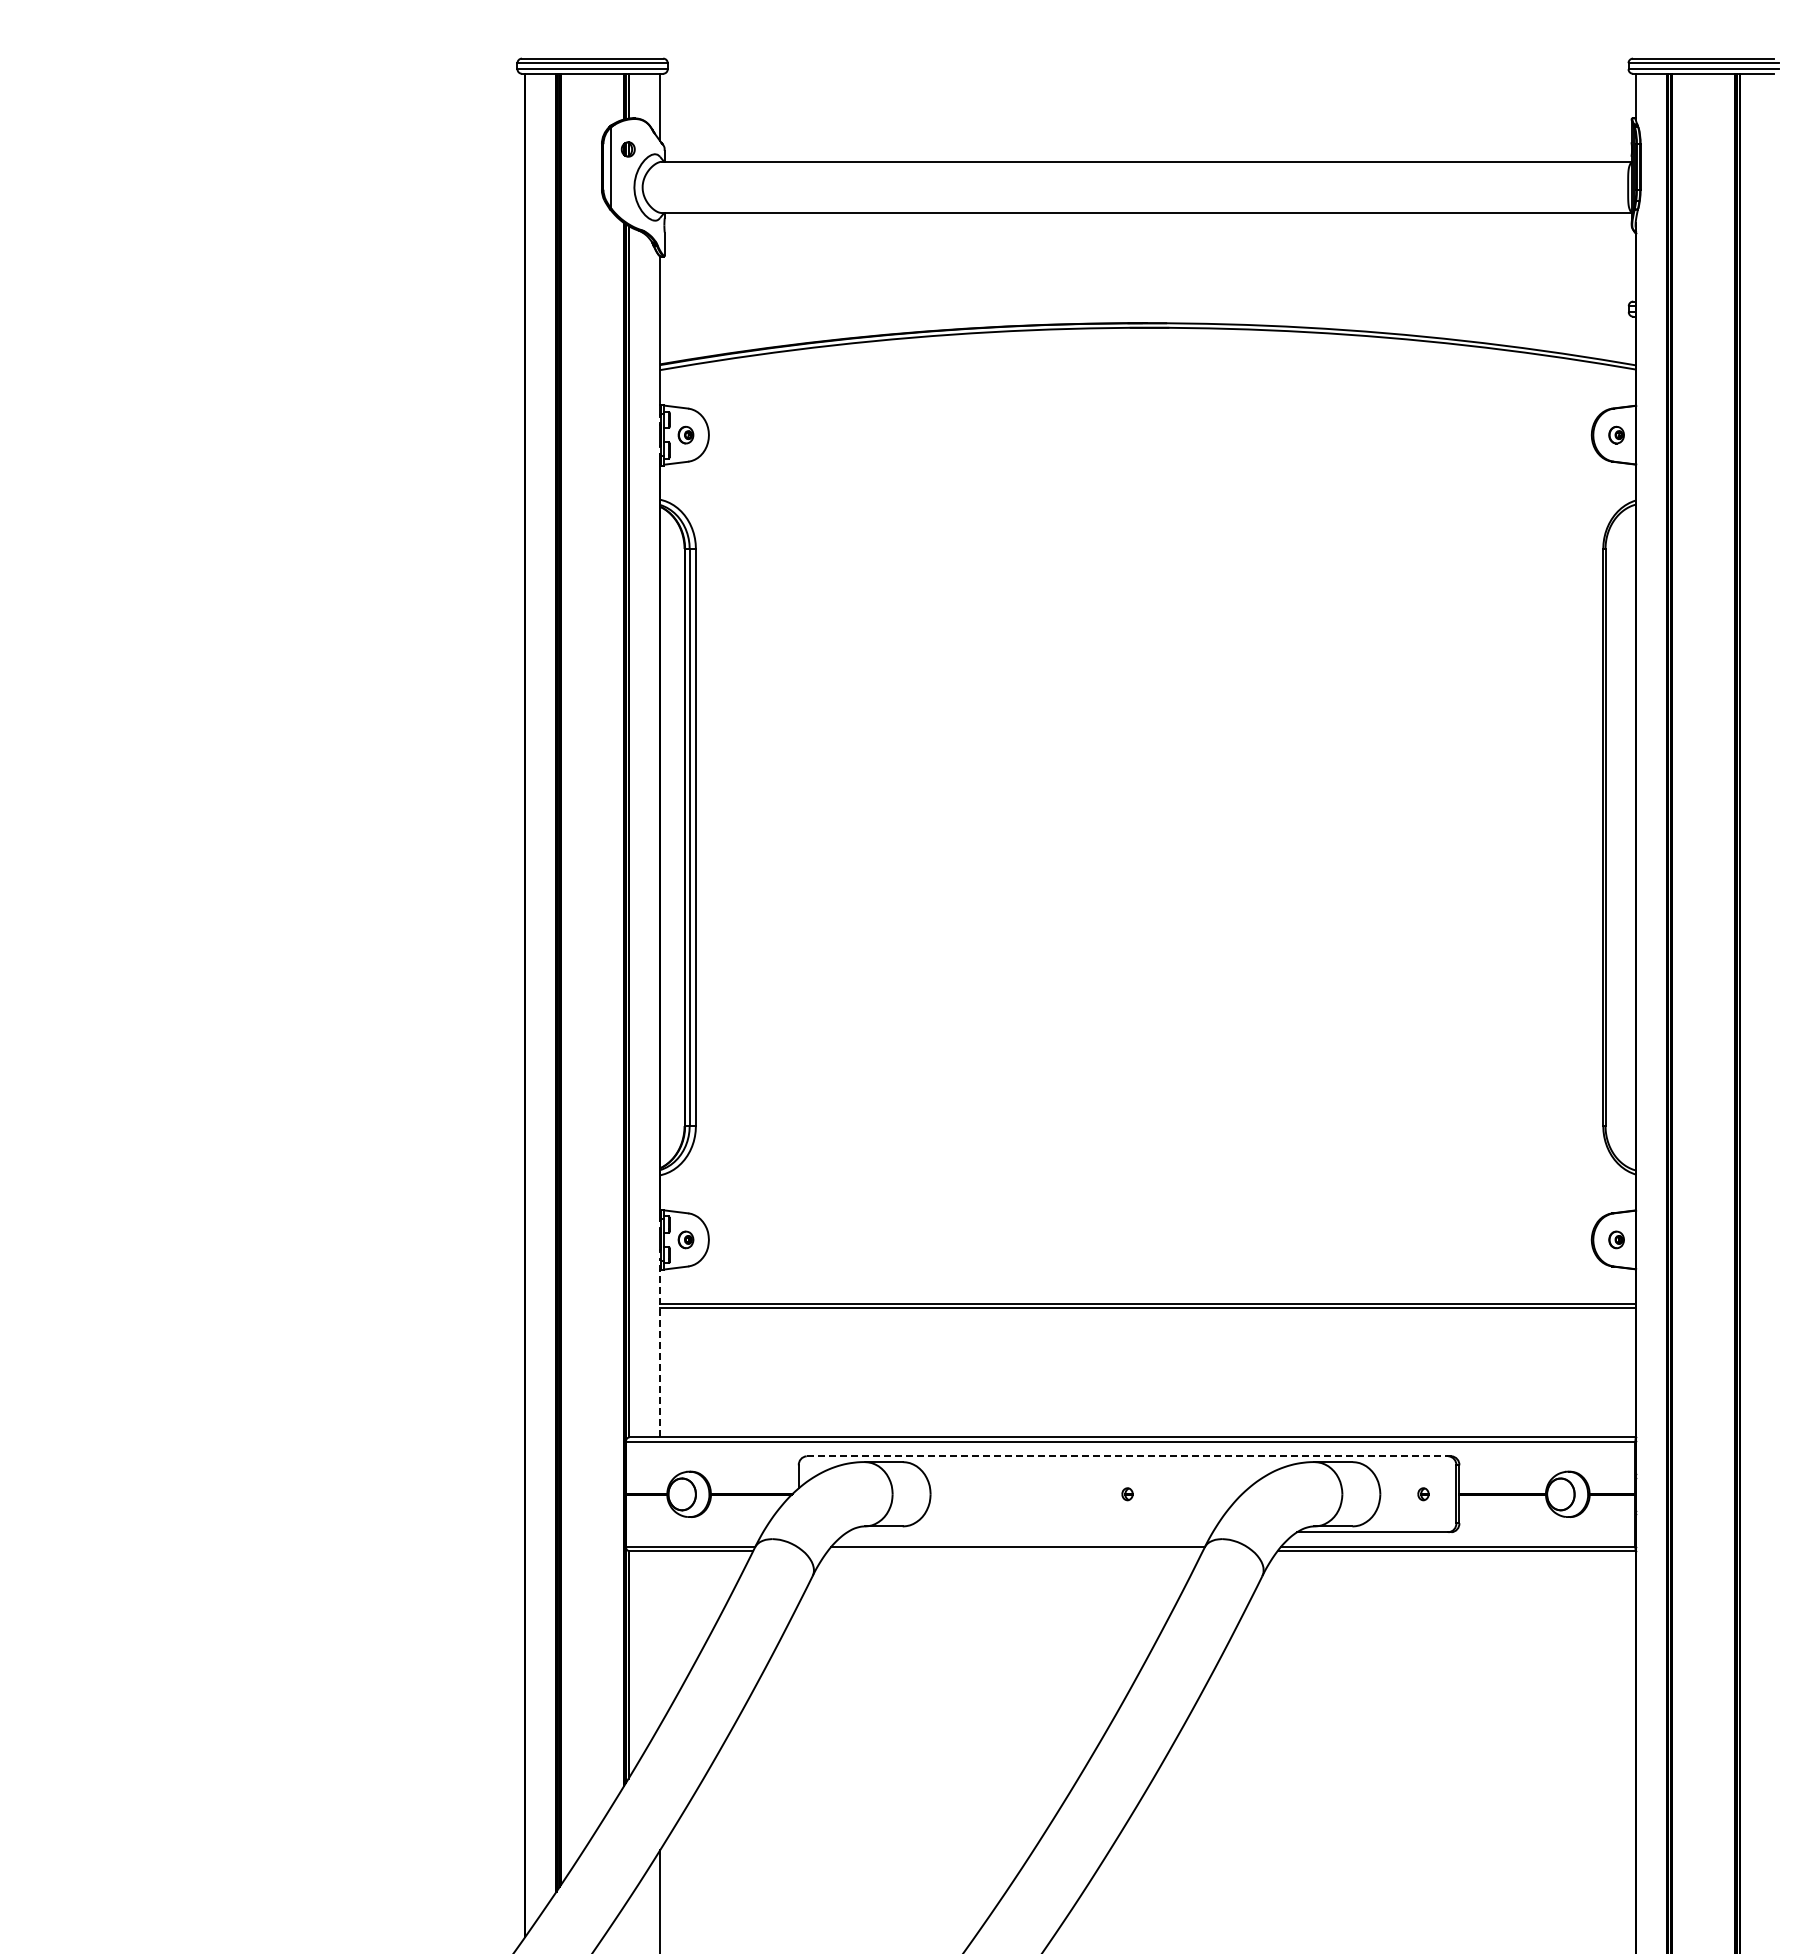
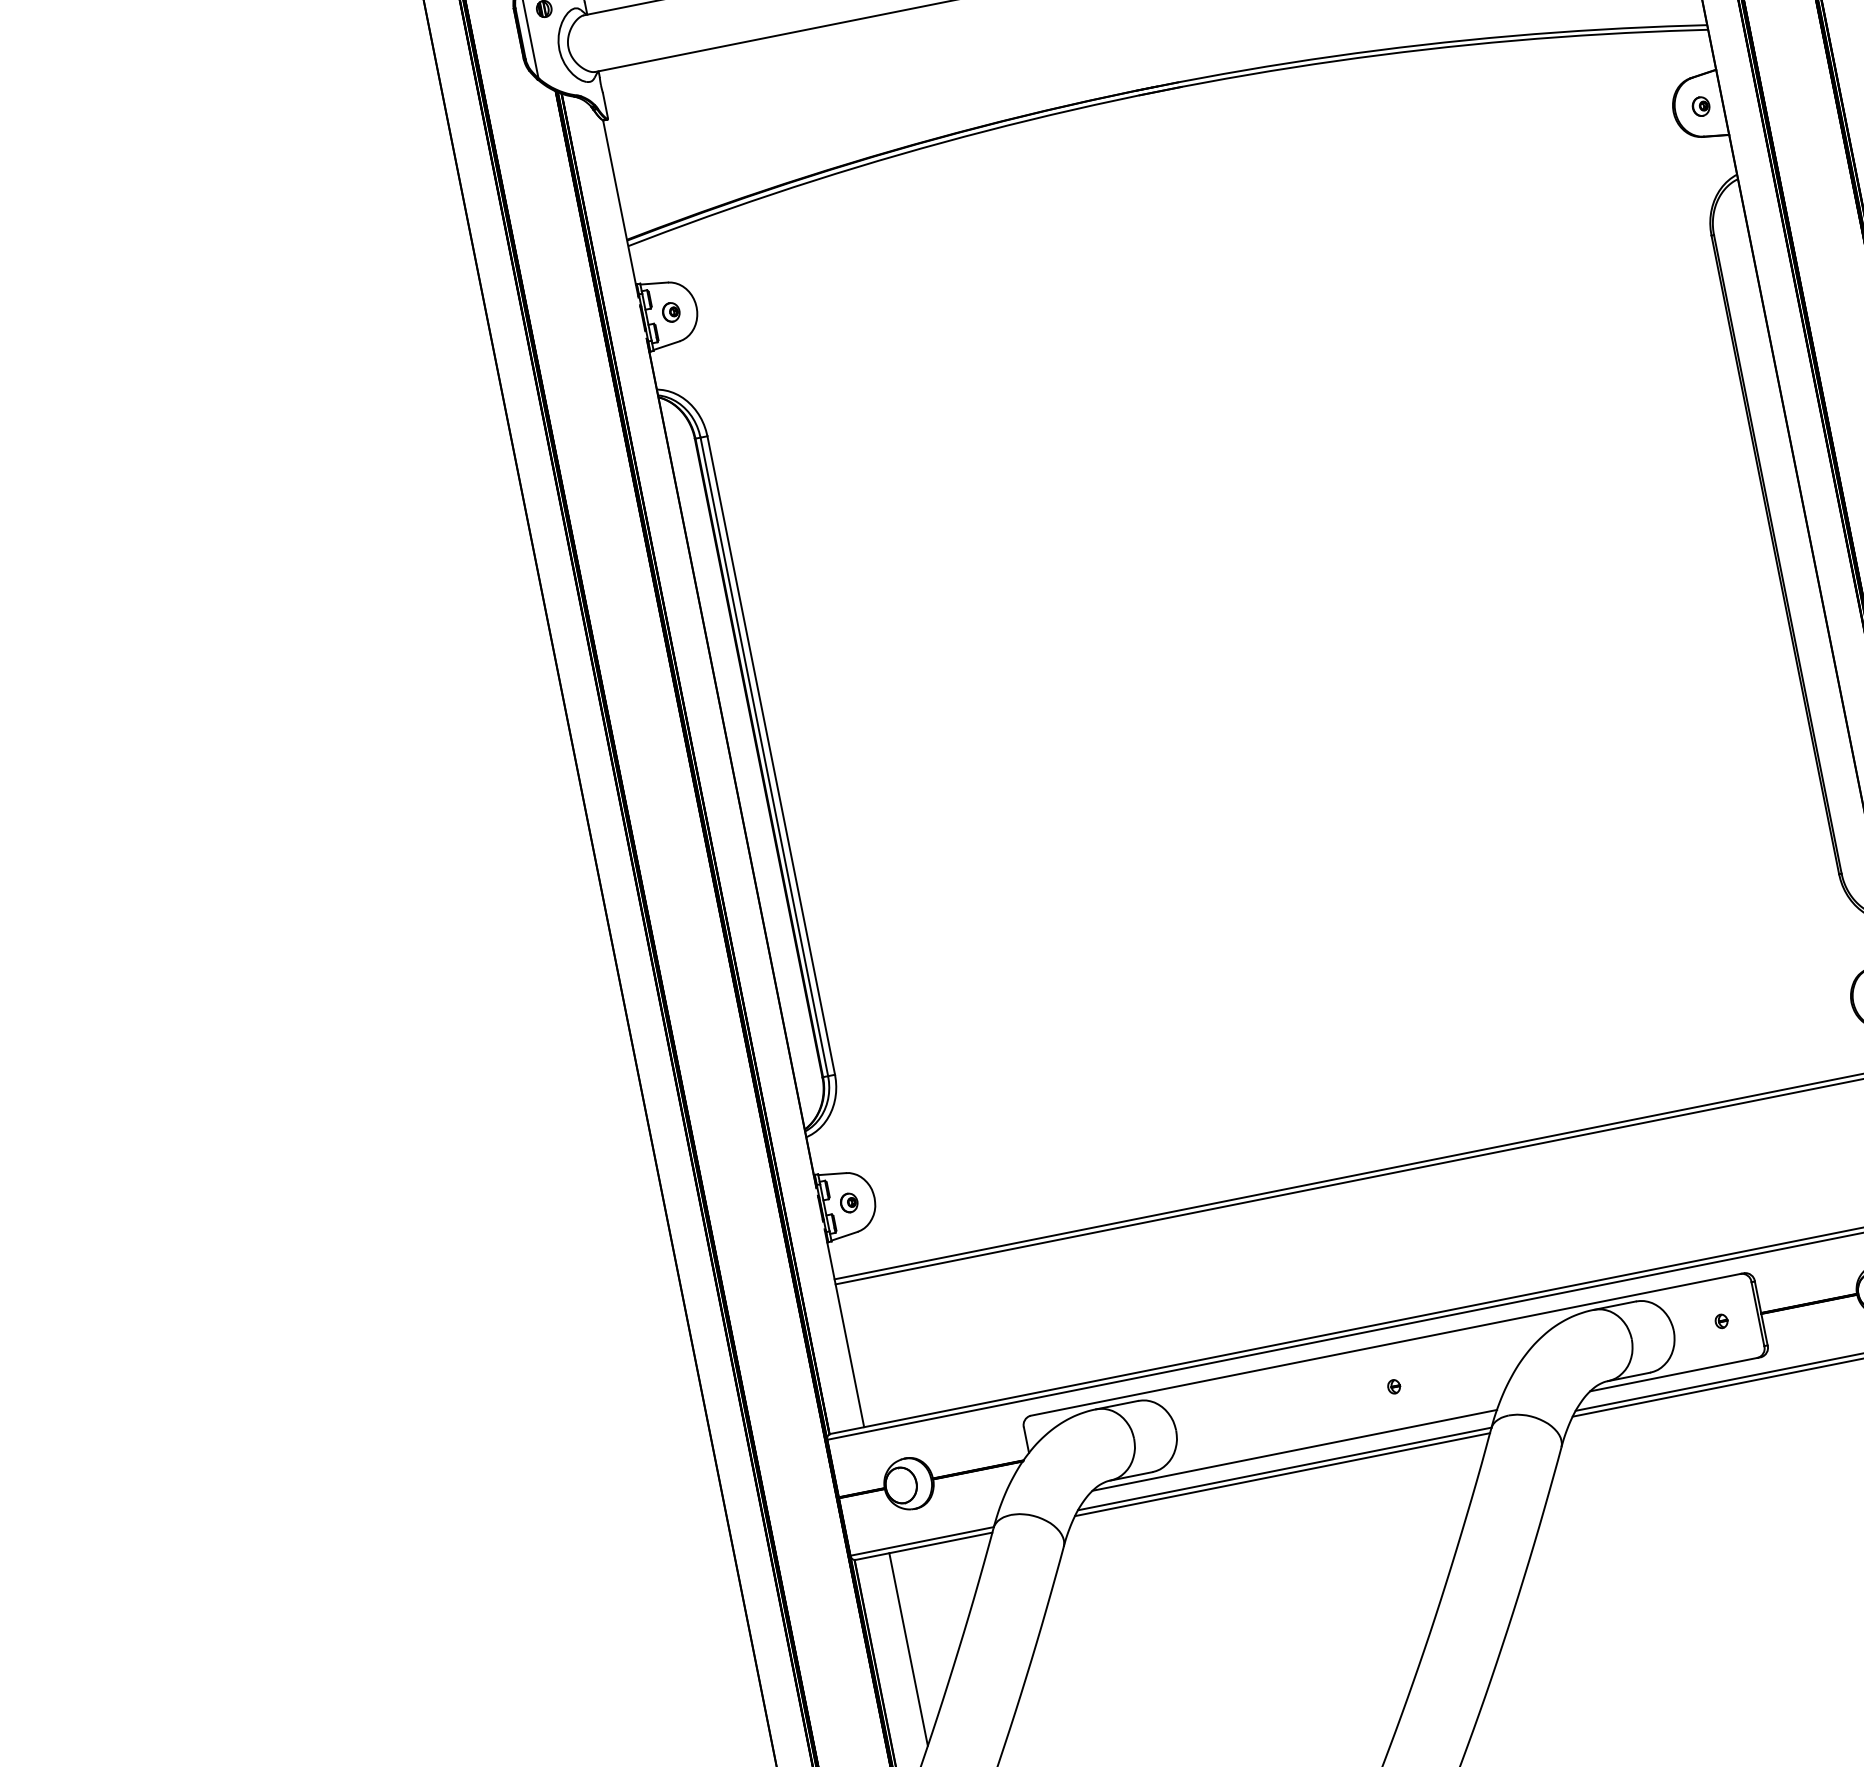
line: (660, 1347) -> (844, 1327), dashed -> solid
line: (1127, 1456) -> (1385, 1345), dashed -> solid
line: (1030, 1532) -> (1295, 1450), added
line: (1014, 1551) -> (1281, 1475), added
line: (660, 1638) -> (909, 1649), added

